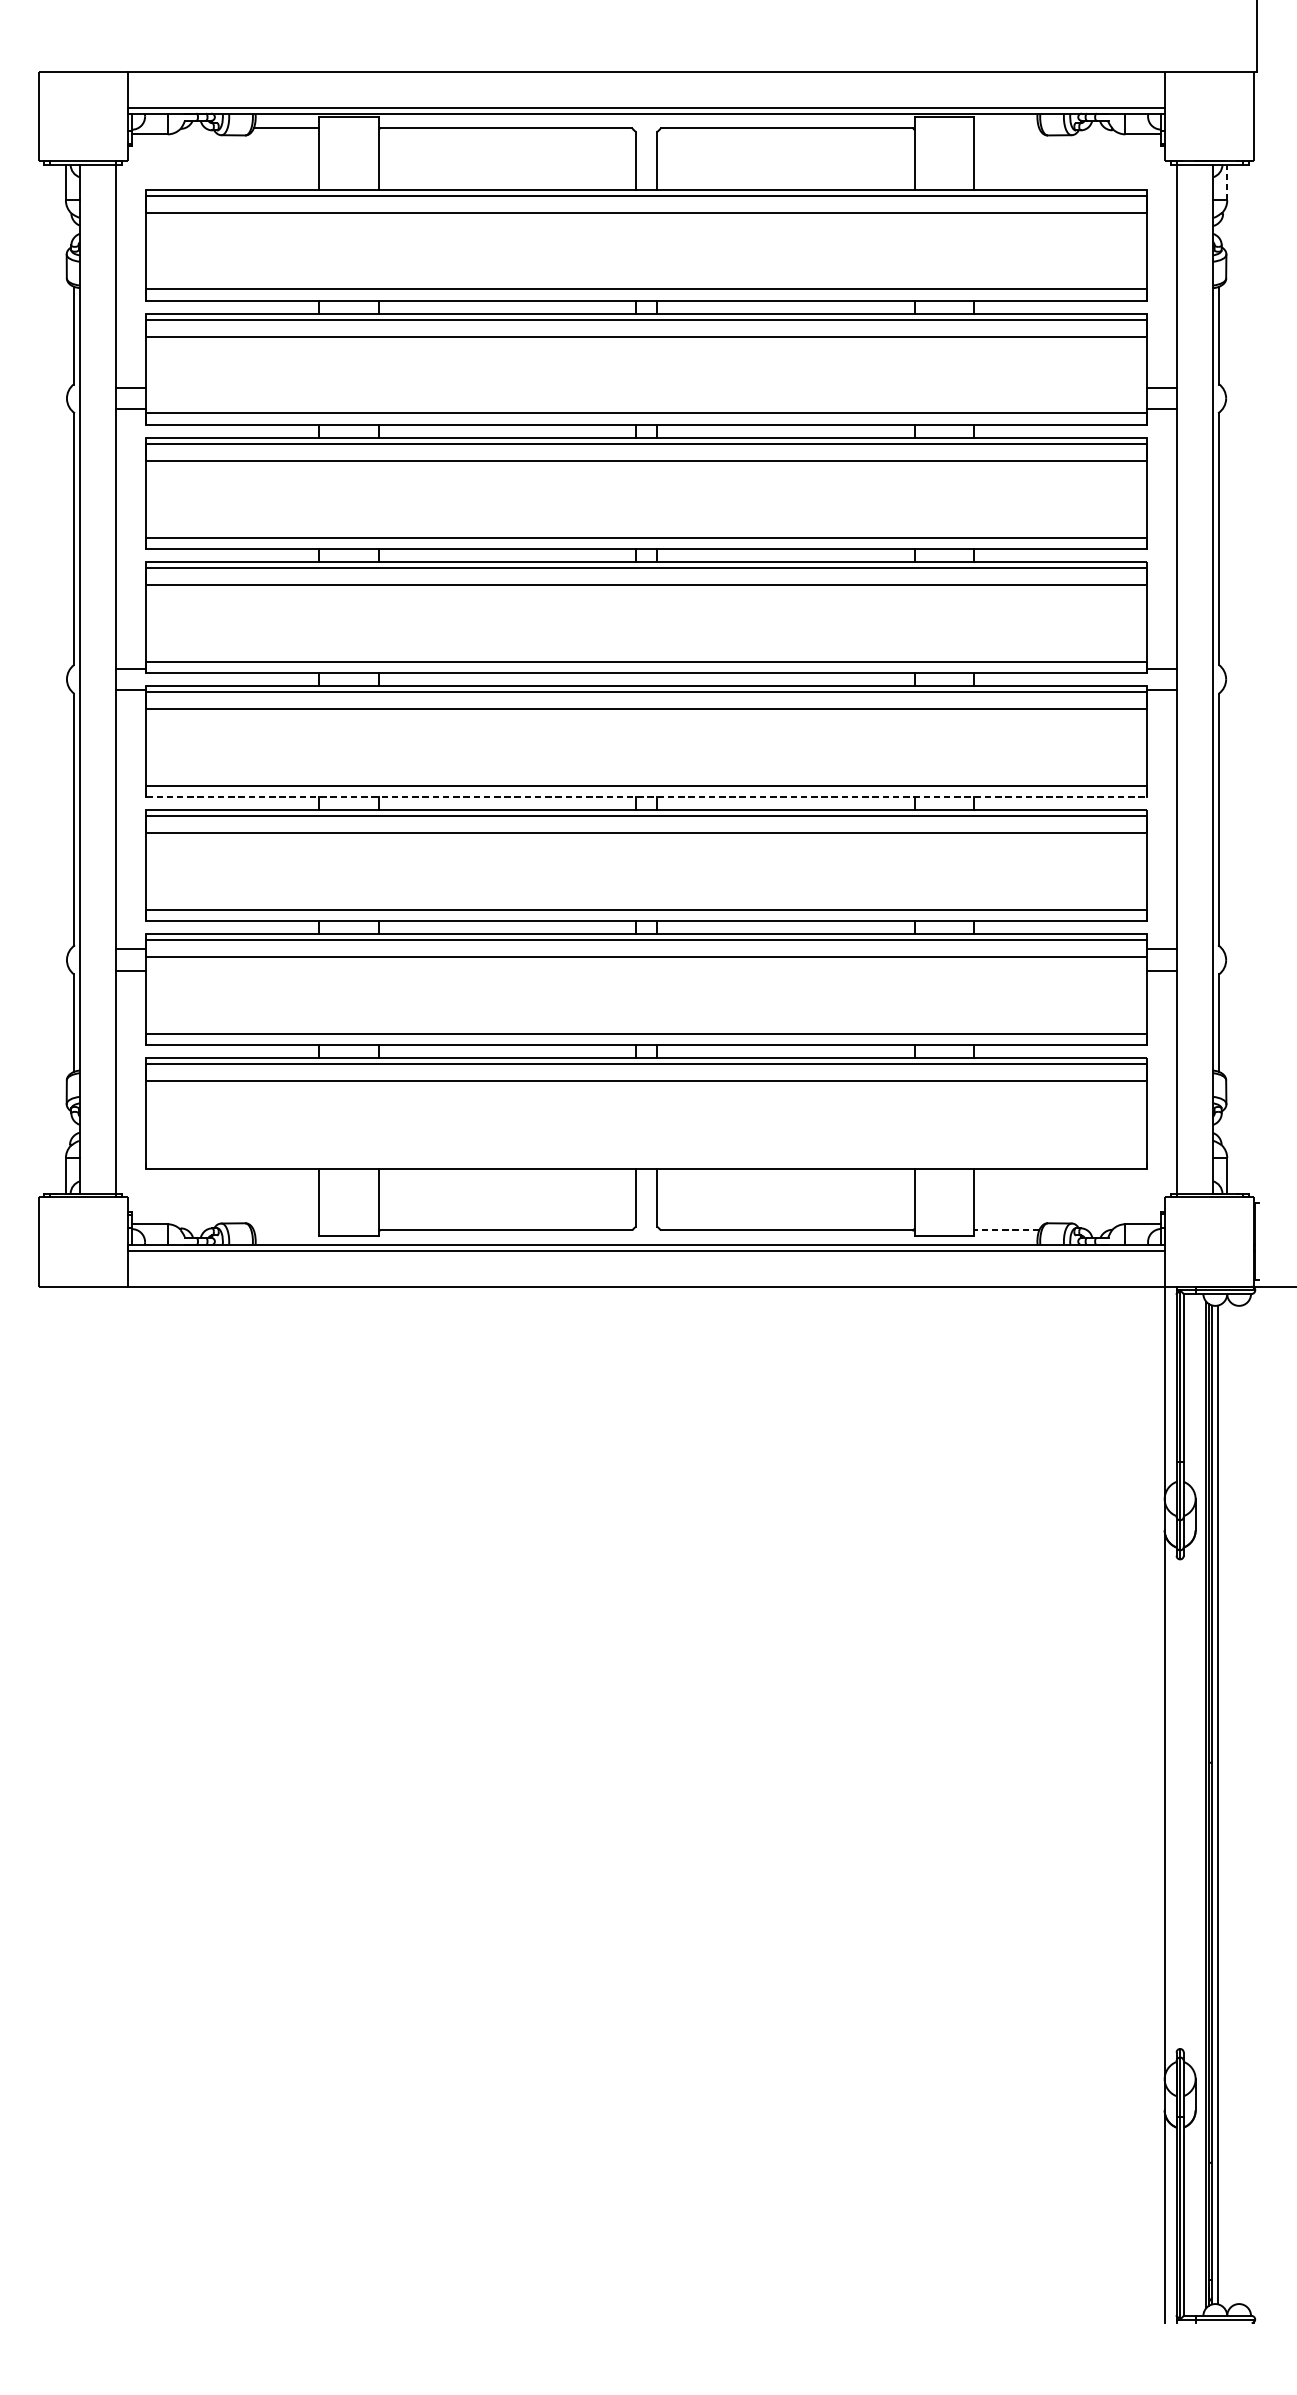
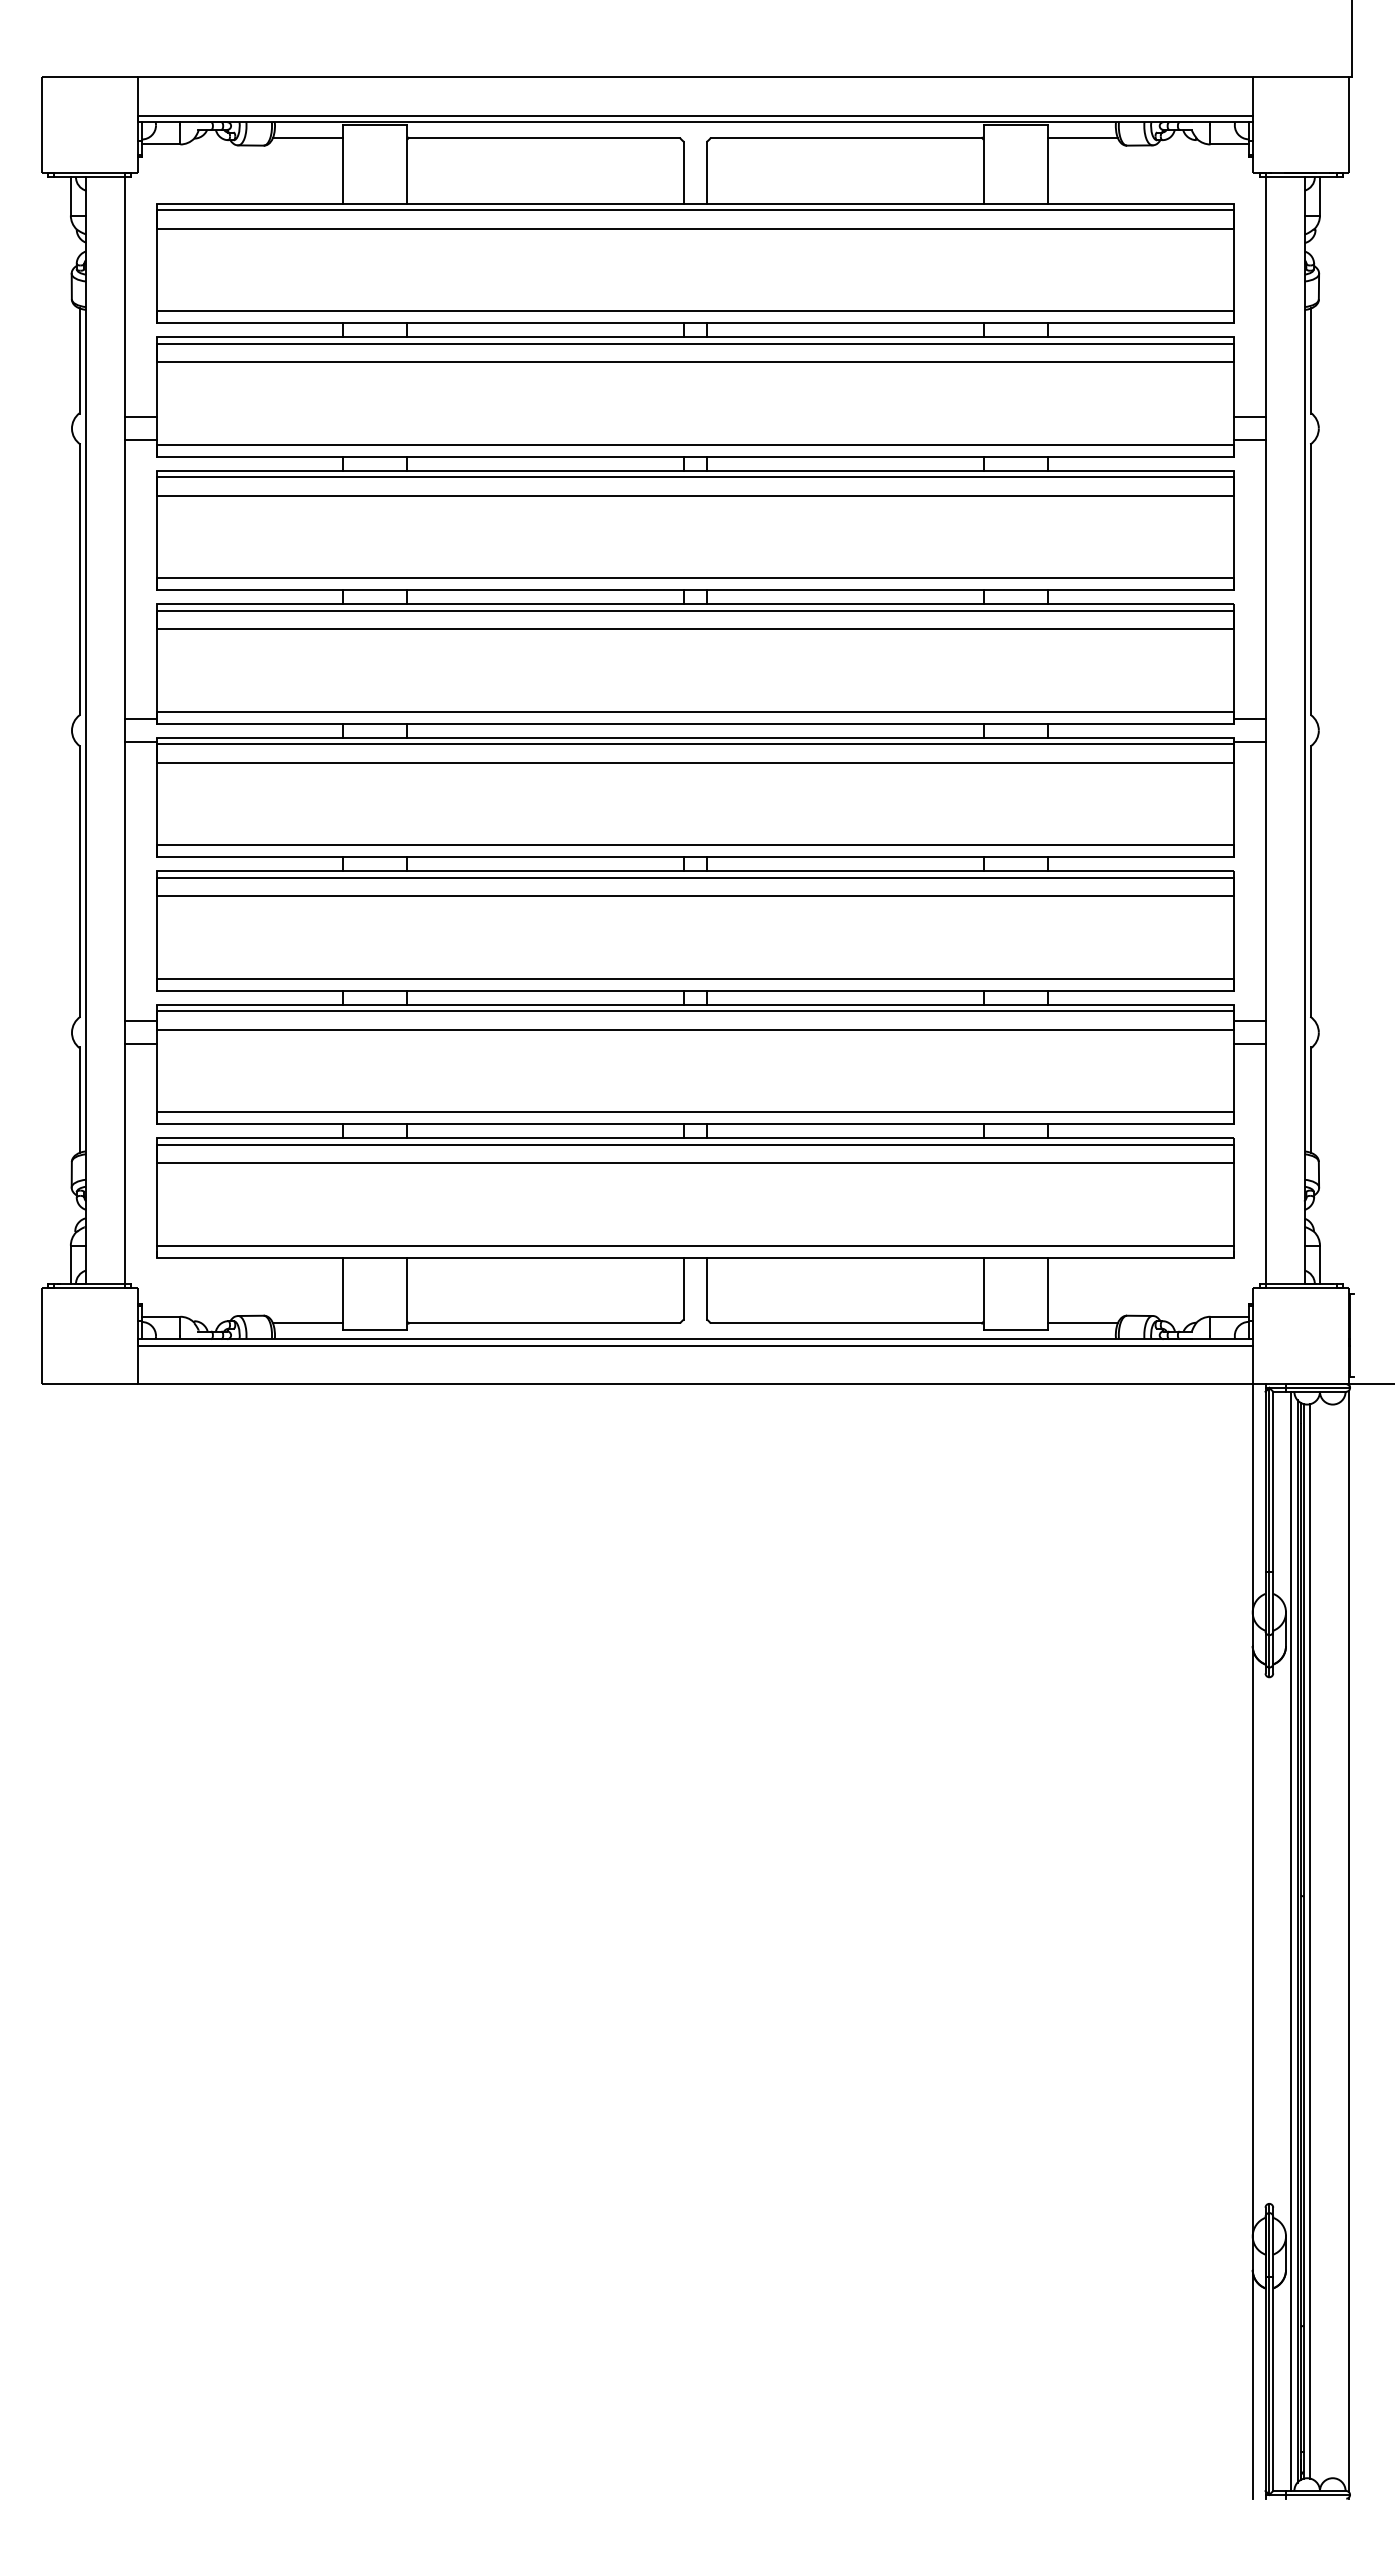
line: (1006, 127) -> (1082, 137), added
line: (1227, 181) -> (1320, 195), dashed -> solid
line: (646, 797) -> (695, 857), dashed -> solid
line: (646, 1157) -> (695, 1245), added
line: (286, 1230) -> (308, 1323), added
line: (1006, 1230) -> (1082, 1323), dashed -> solid
line: (1200, 1805) -> (1291, 1941), added
line: (1253, 1805) -> (1348, 1941), added

